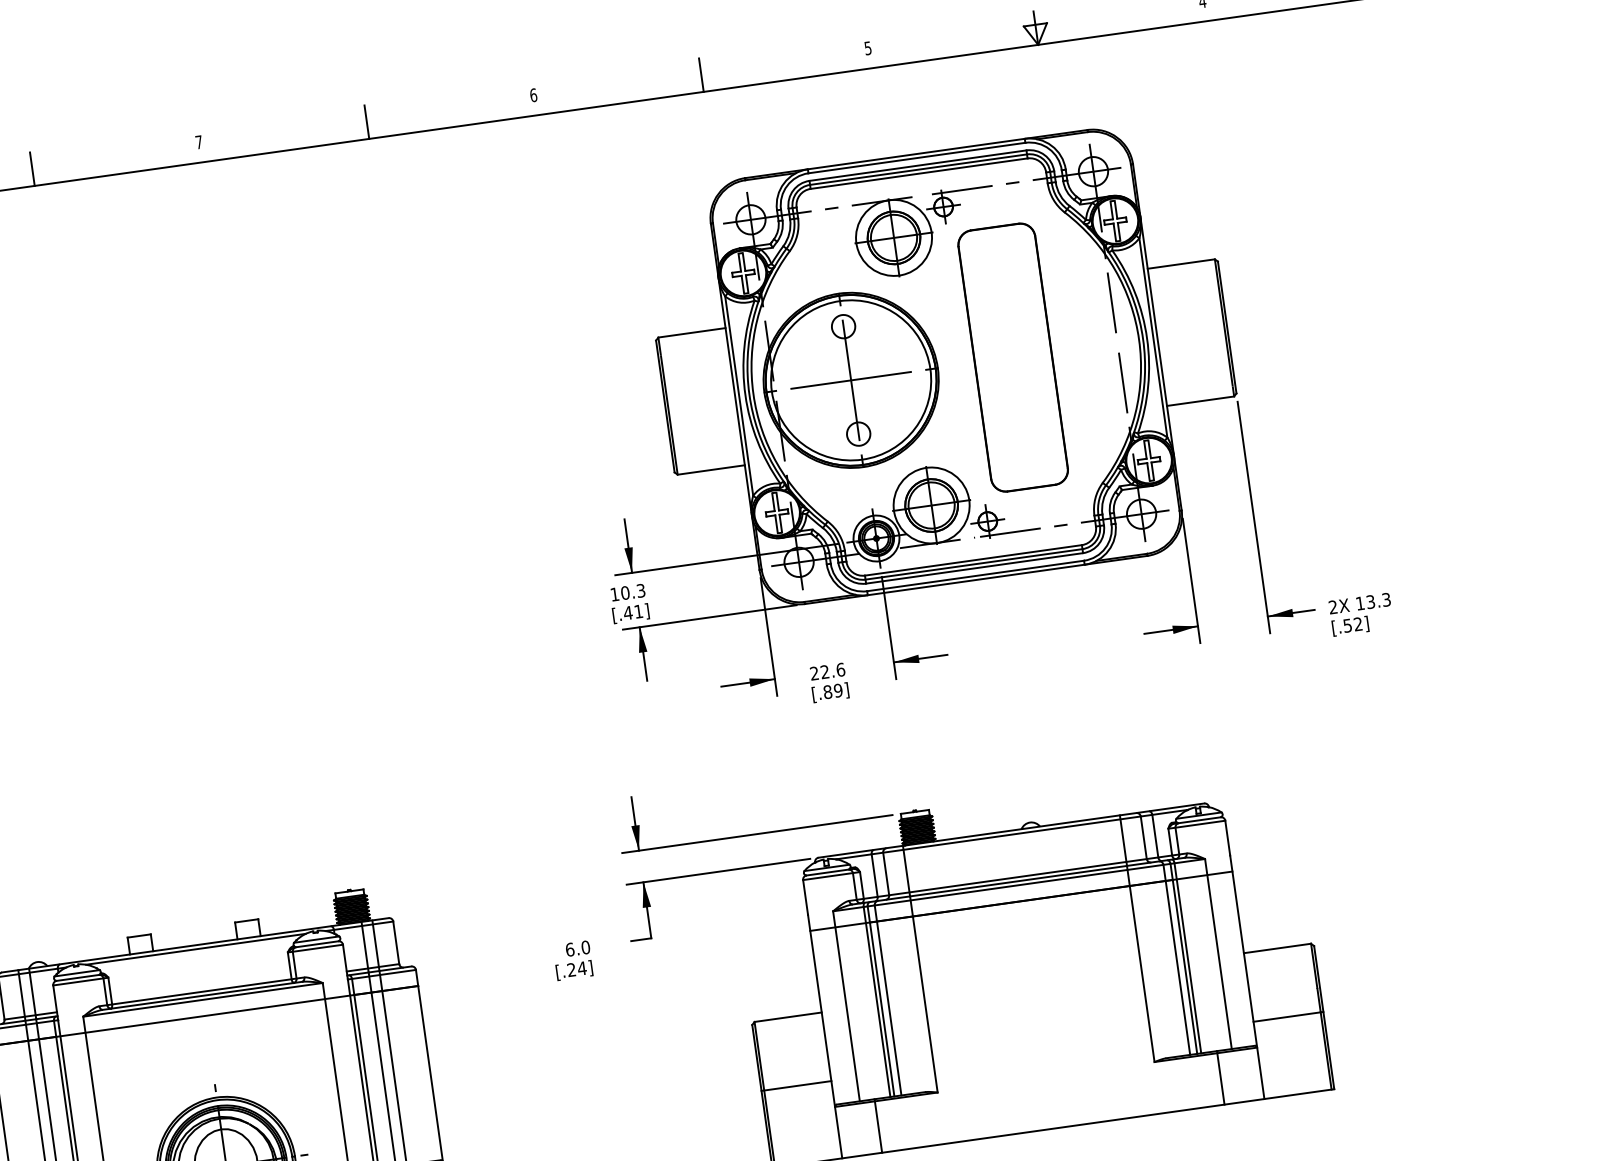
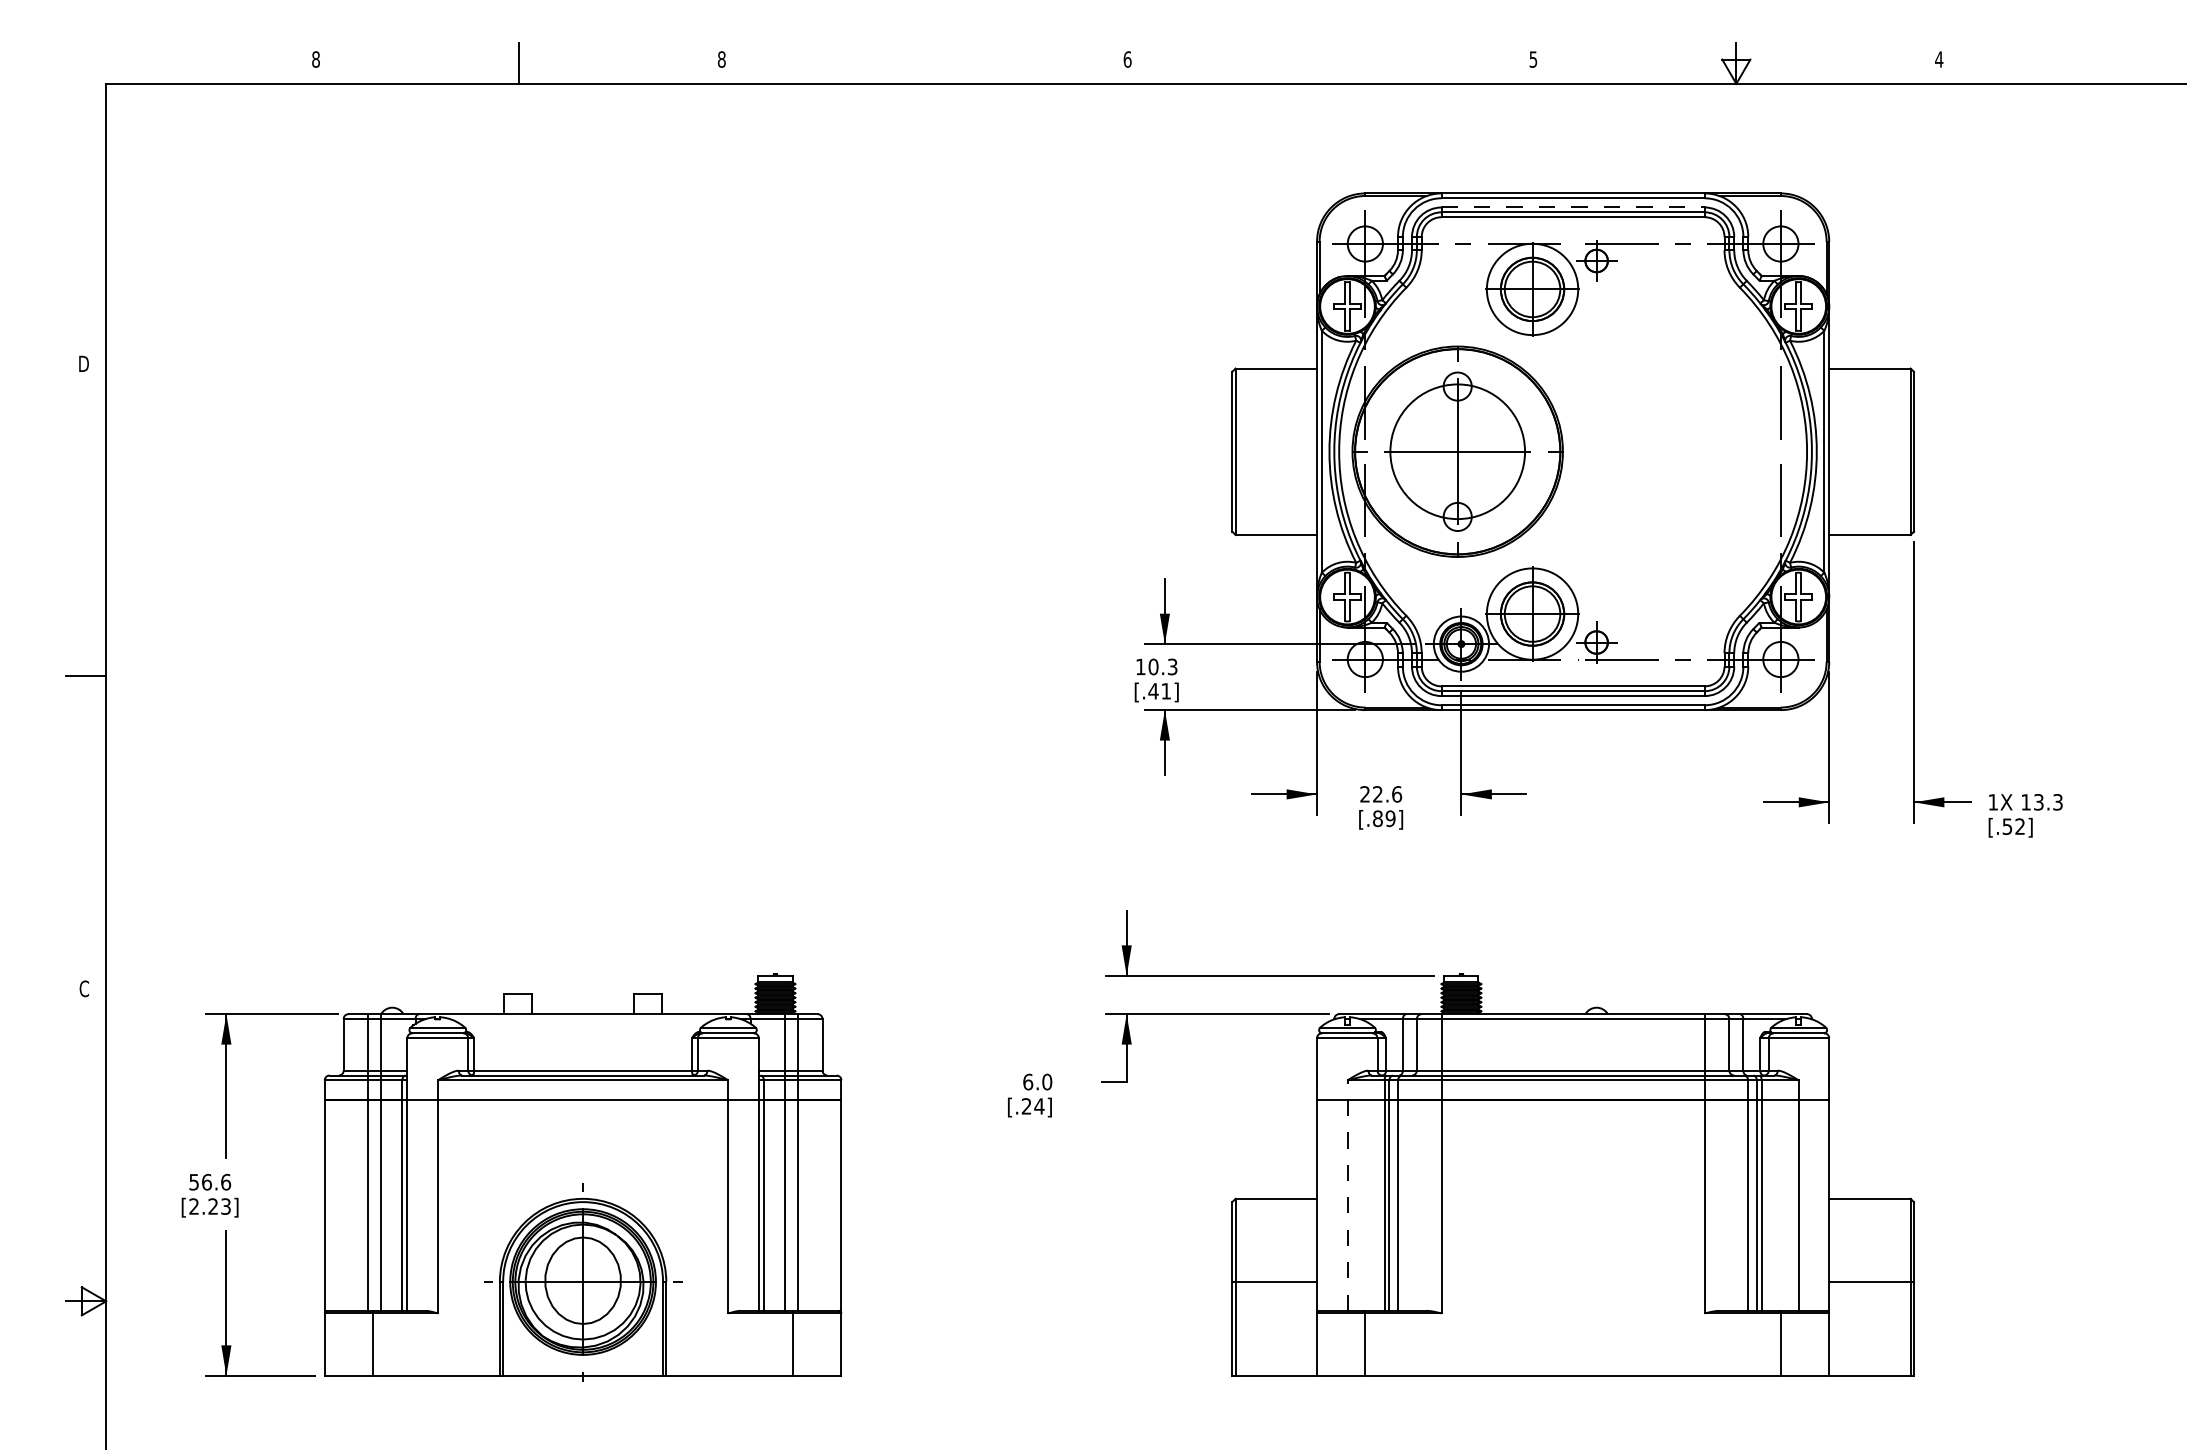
line: (701, 75) -> (1330, 63), removed
line: (366, 122) -> (924, 63), removed
text: (198, 142) -> (721, 59), 7 -> 8
line: (918, 165) -> (1573, 207), solid -> dashed
part: (1012, 357) -> (1653, 451), removed
circle: (850, 380) -> (1457, 451), size x0.7
text: (1332, 607) -> (1992, 802), 2X -> 1X
line: (195, 949) -> (582, 1019), removed
line: (846, 1006) -> (1347, 1195), solid -> dashed

